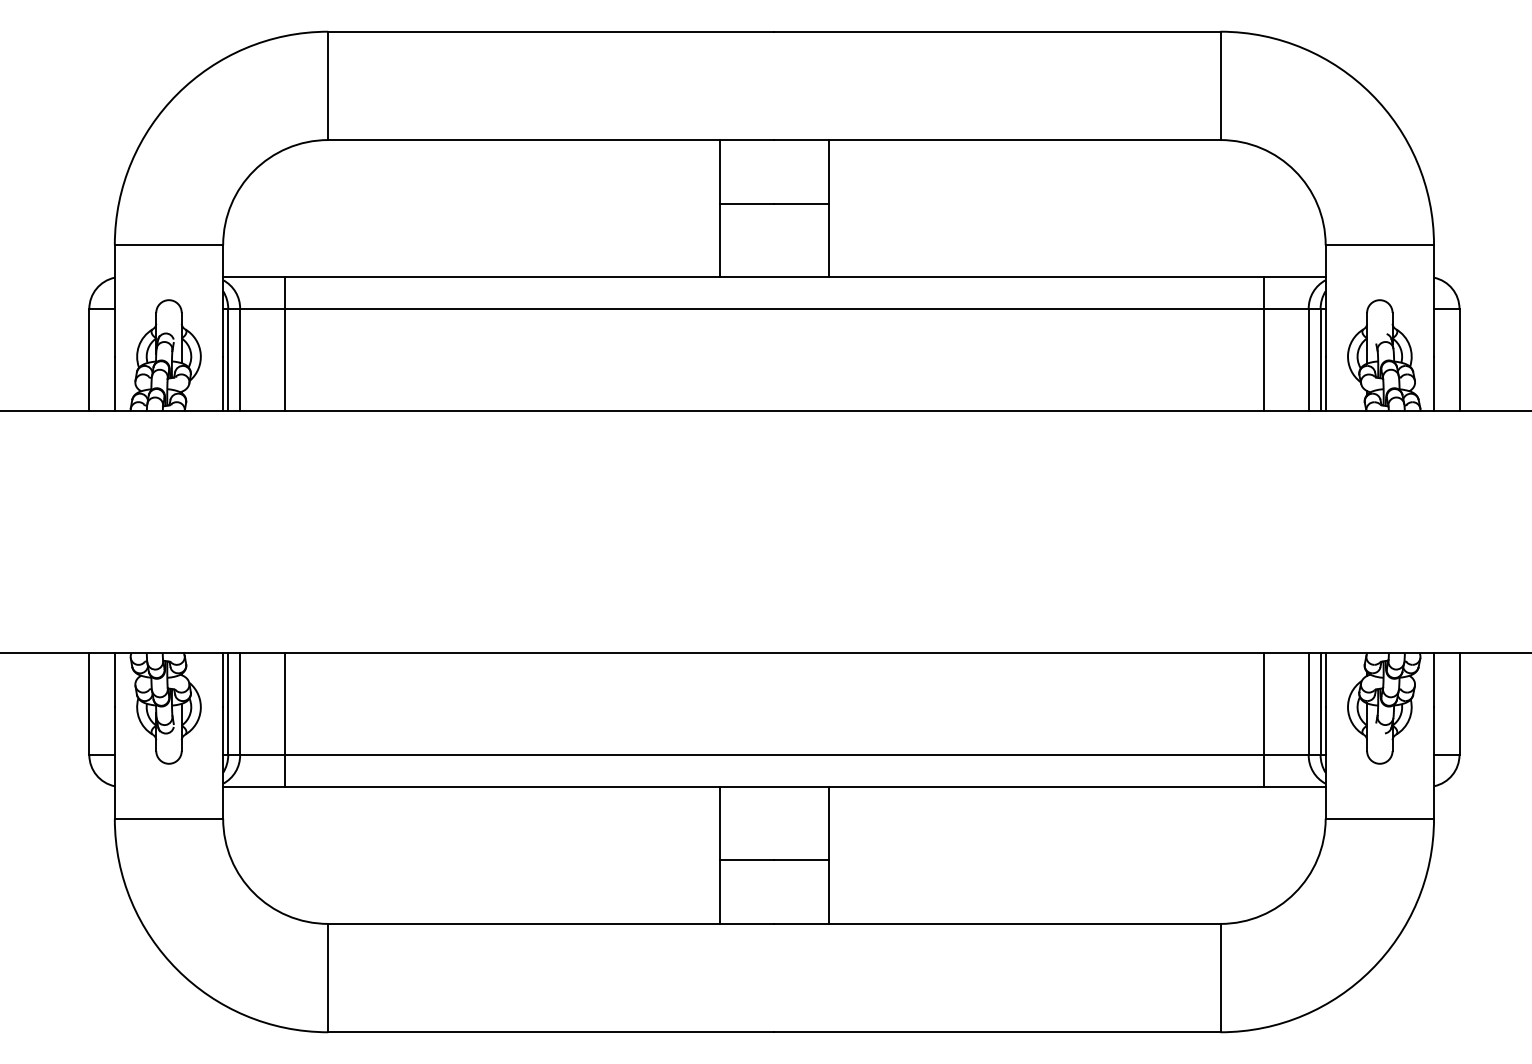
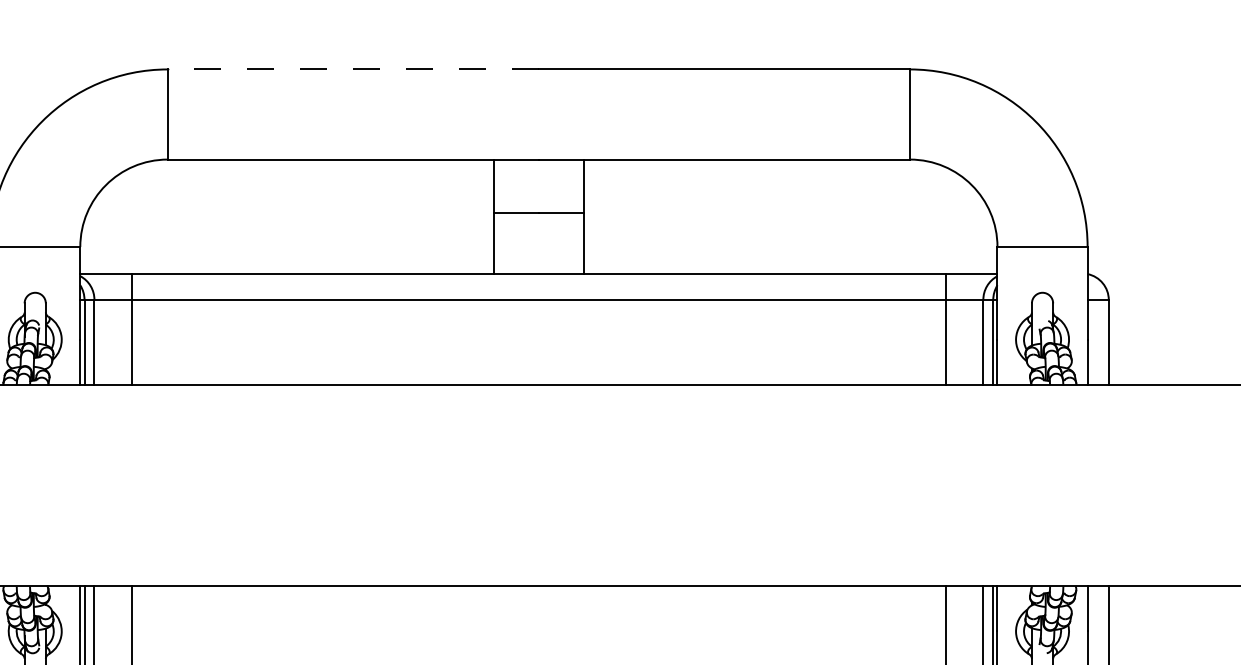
line: (550, 31) -> (352, 69), solid -> dashed

